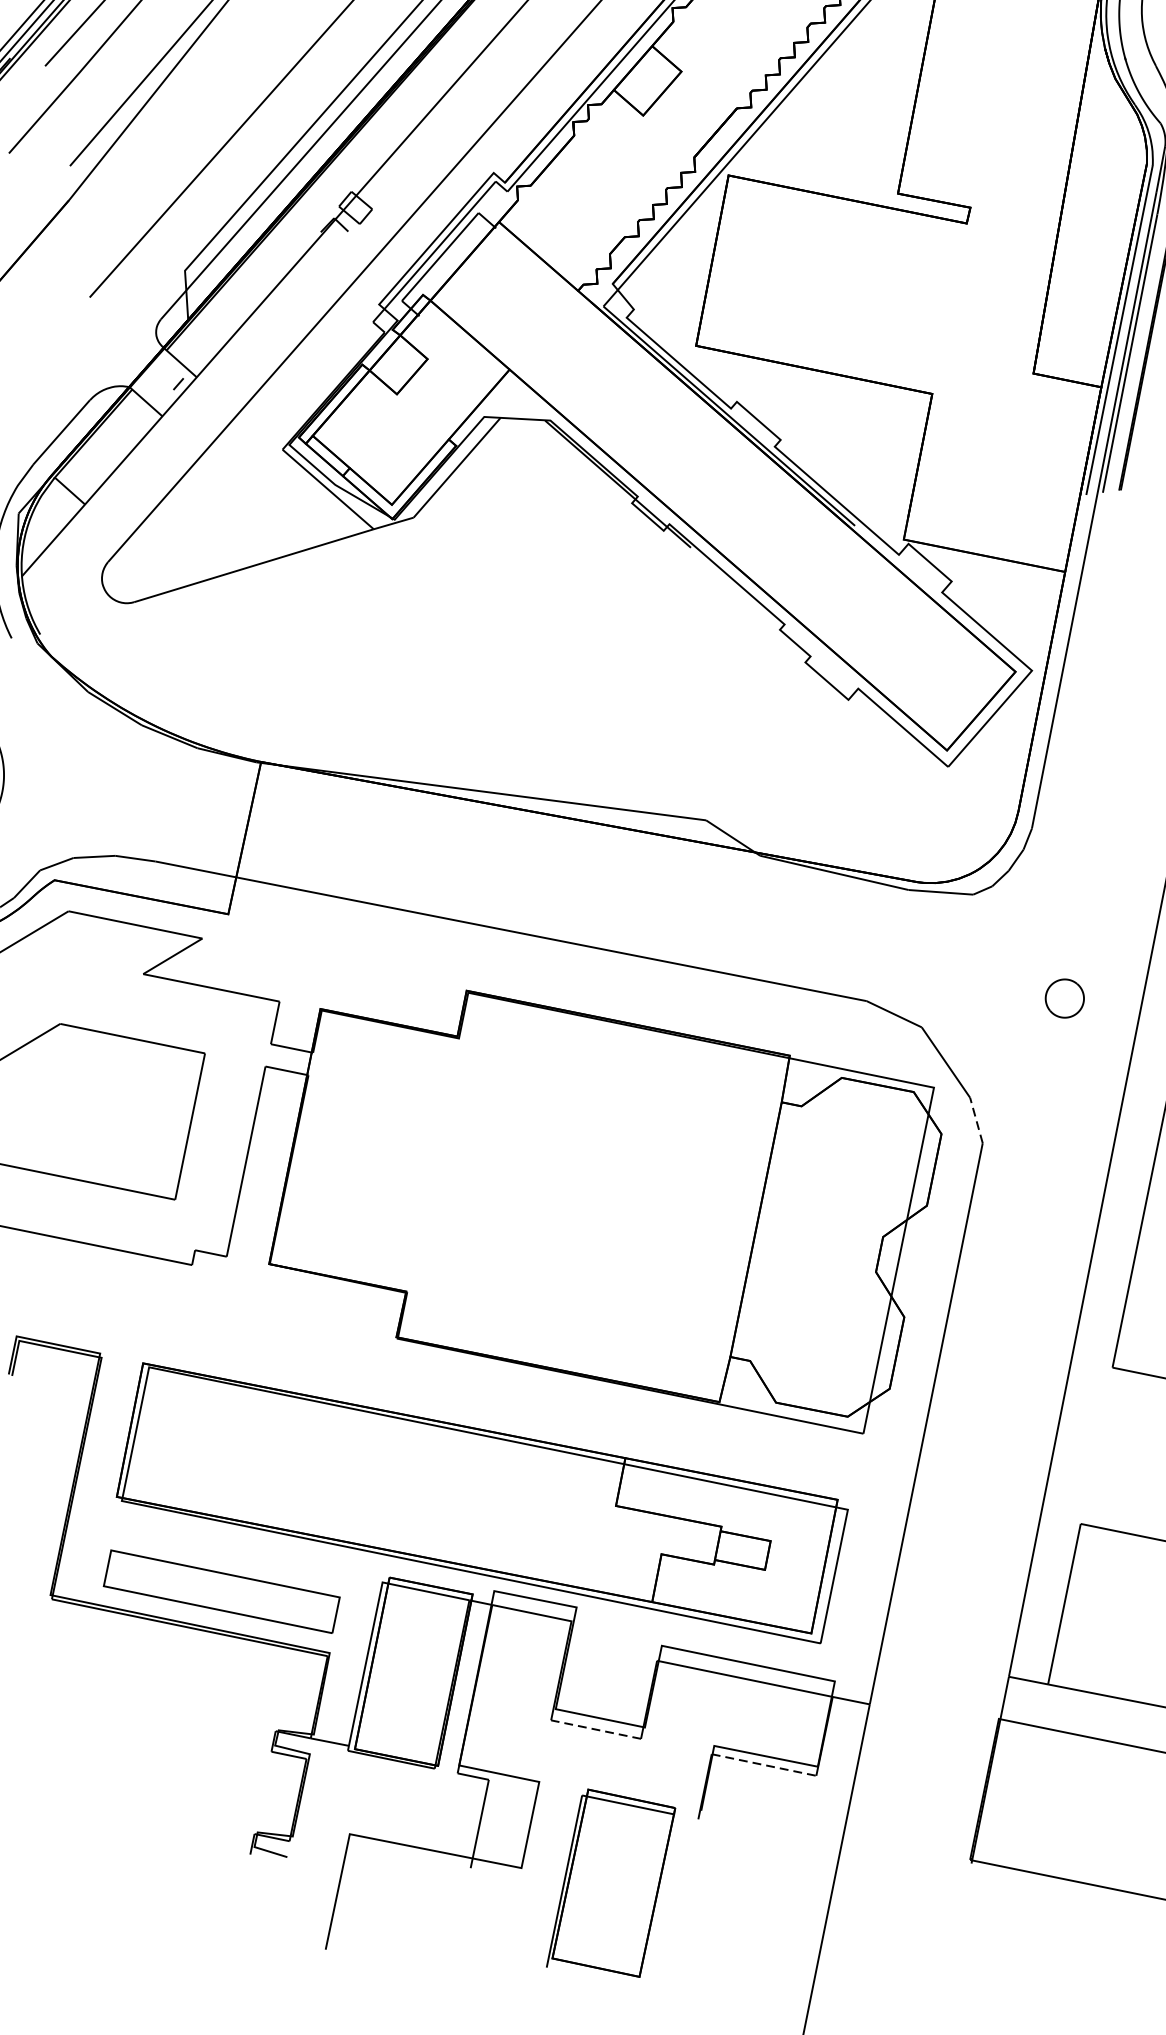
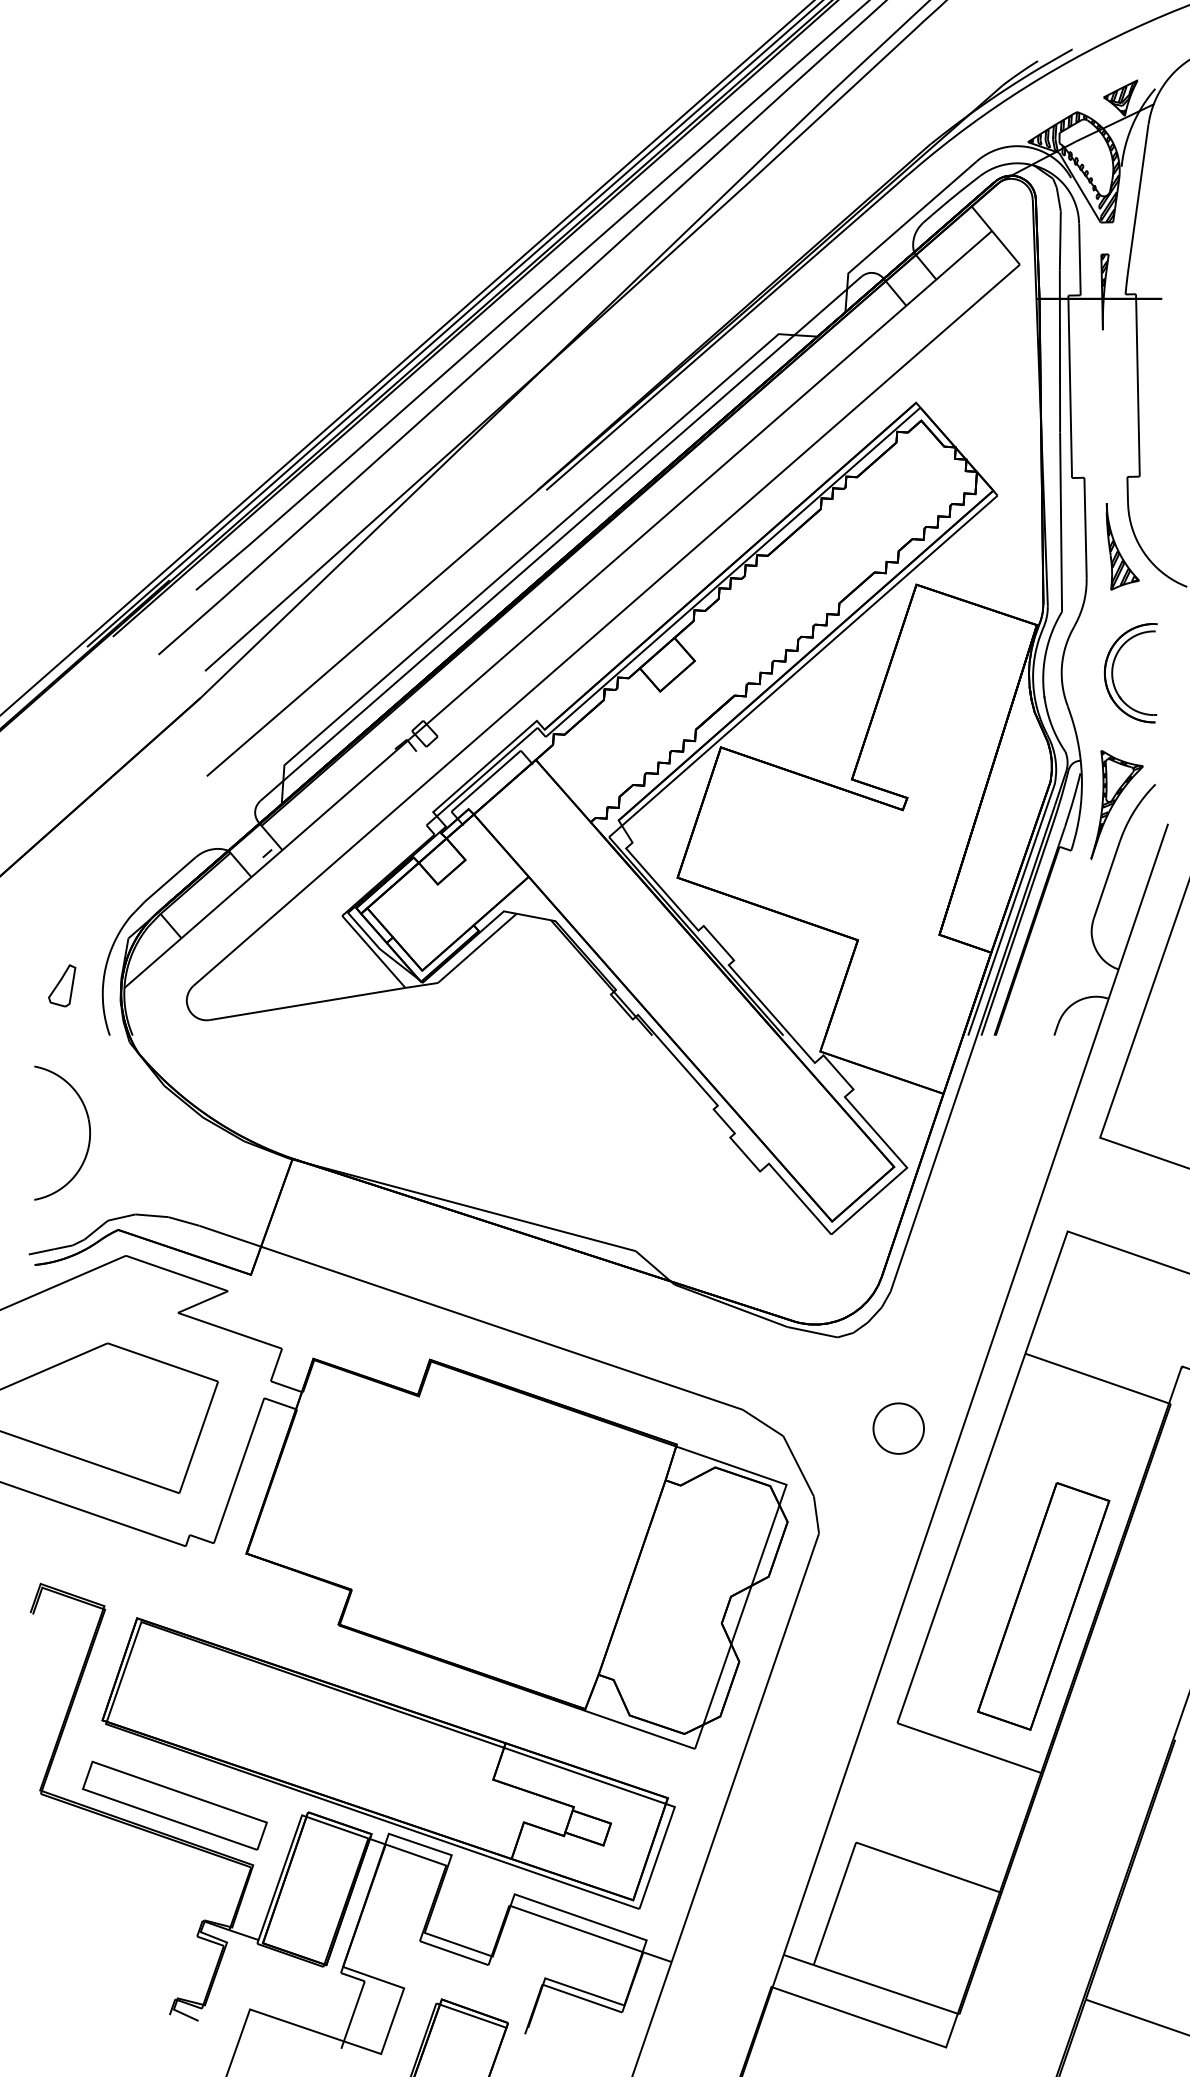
part: (1064, 998) -> (898, 1428), size x1.67
line: (976, 1119) -> (816, 1514), dashed -> solid
line: (595, 1730) -> (453, 1953), dashed -> solid
line: (764, 1764) -> (582, 1998), dashed -> solid

